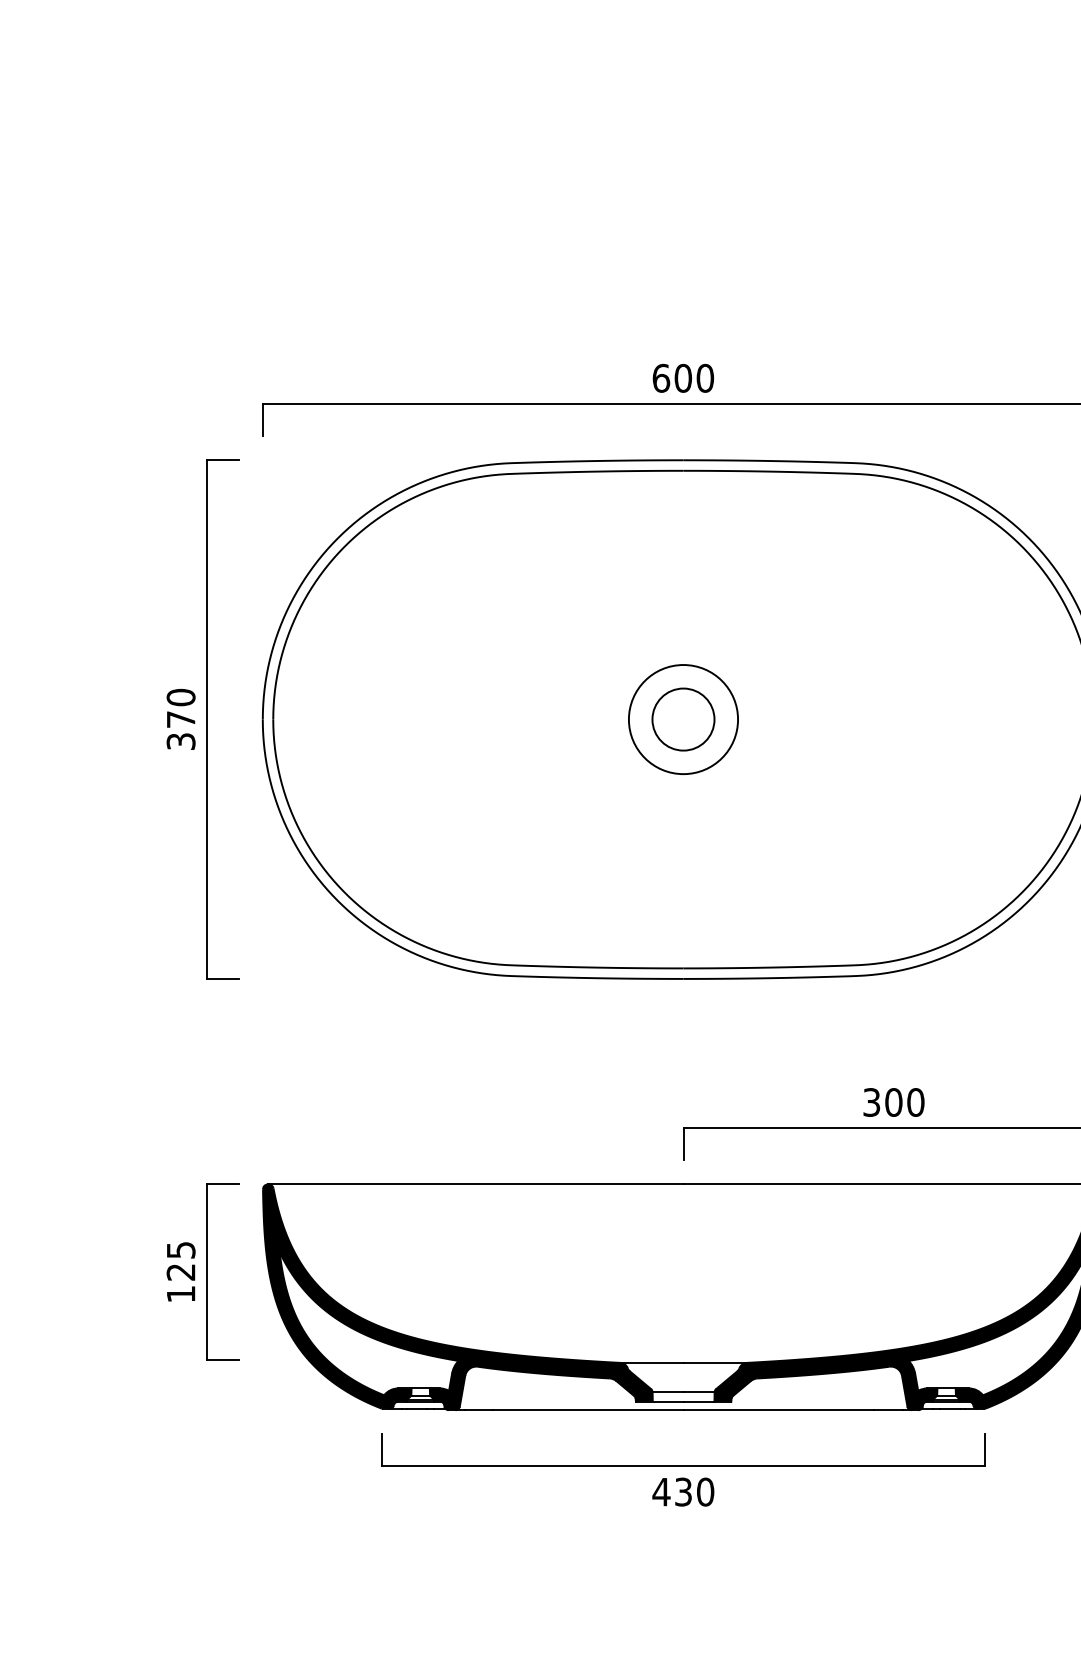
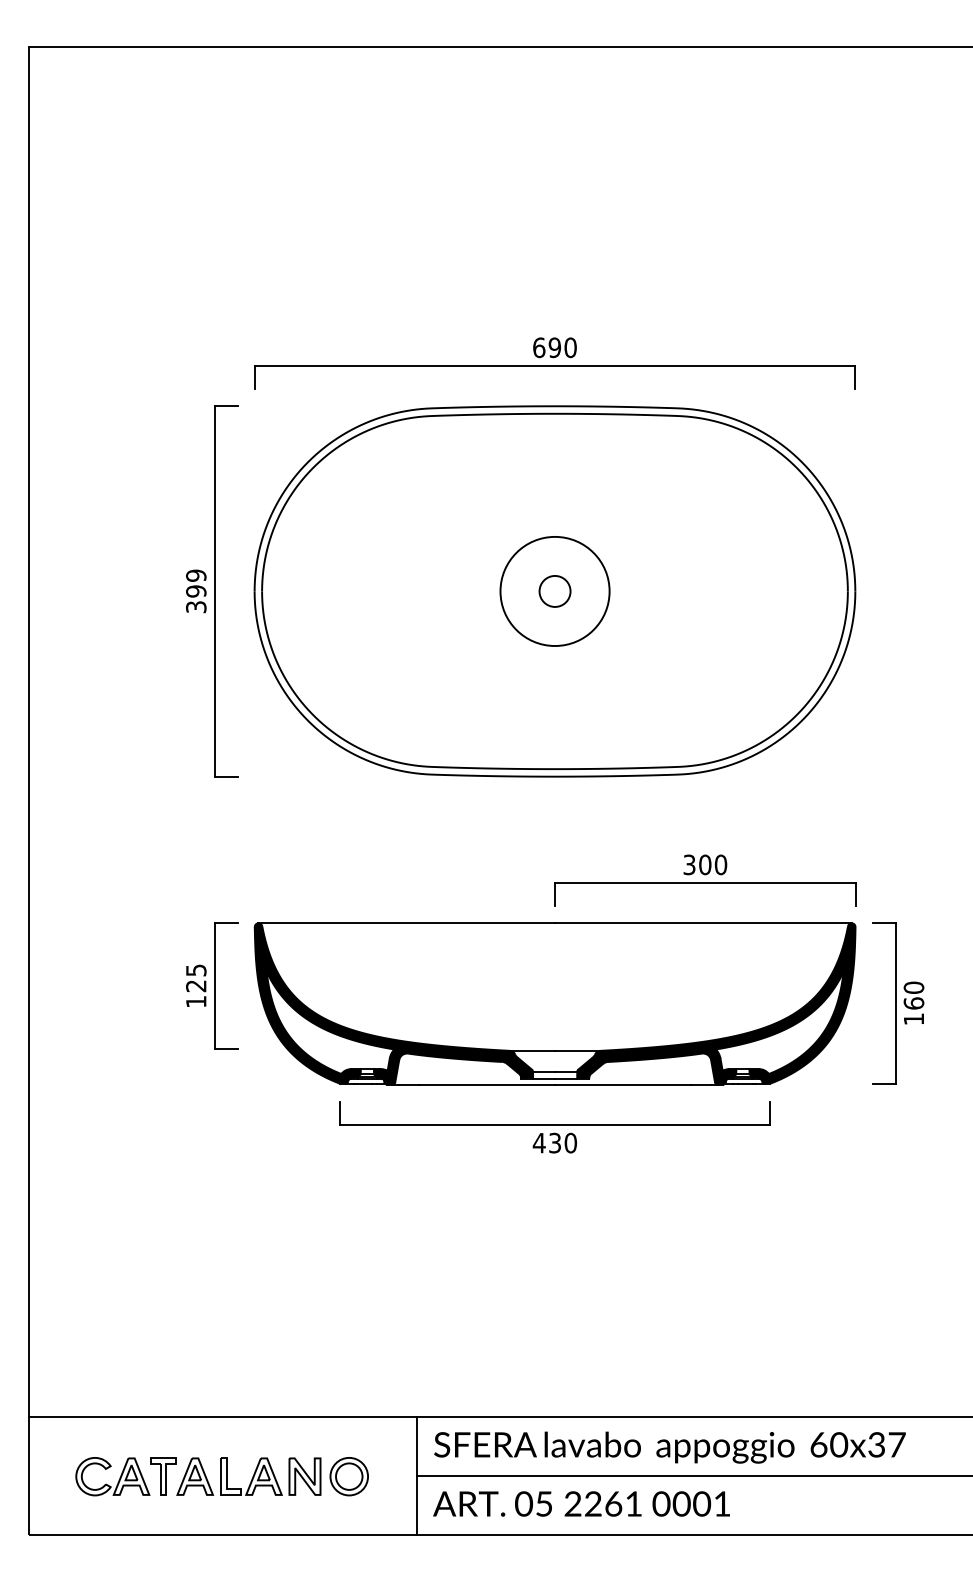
text: (682, 377) -> (554, 347), 600 -> 690
text: (181, 708) -> (196, 583), 370 -> 399
circle: (682, 719) -> (554, 591), size x0.7
circle: (684, 719) -> (555, 591), size x1.4

